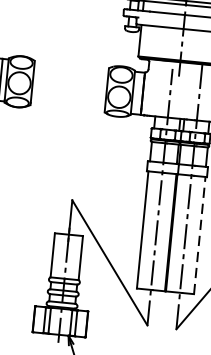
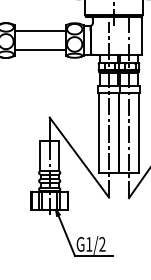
line: (69, 71) -> (39, 30), added
line: (67, 101) -> (39, 50), added
line: (199, 234) -> (138, 132), dashed -> solid

